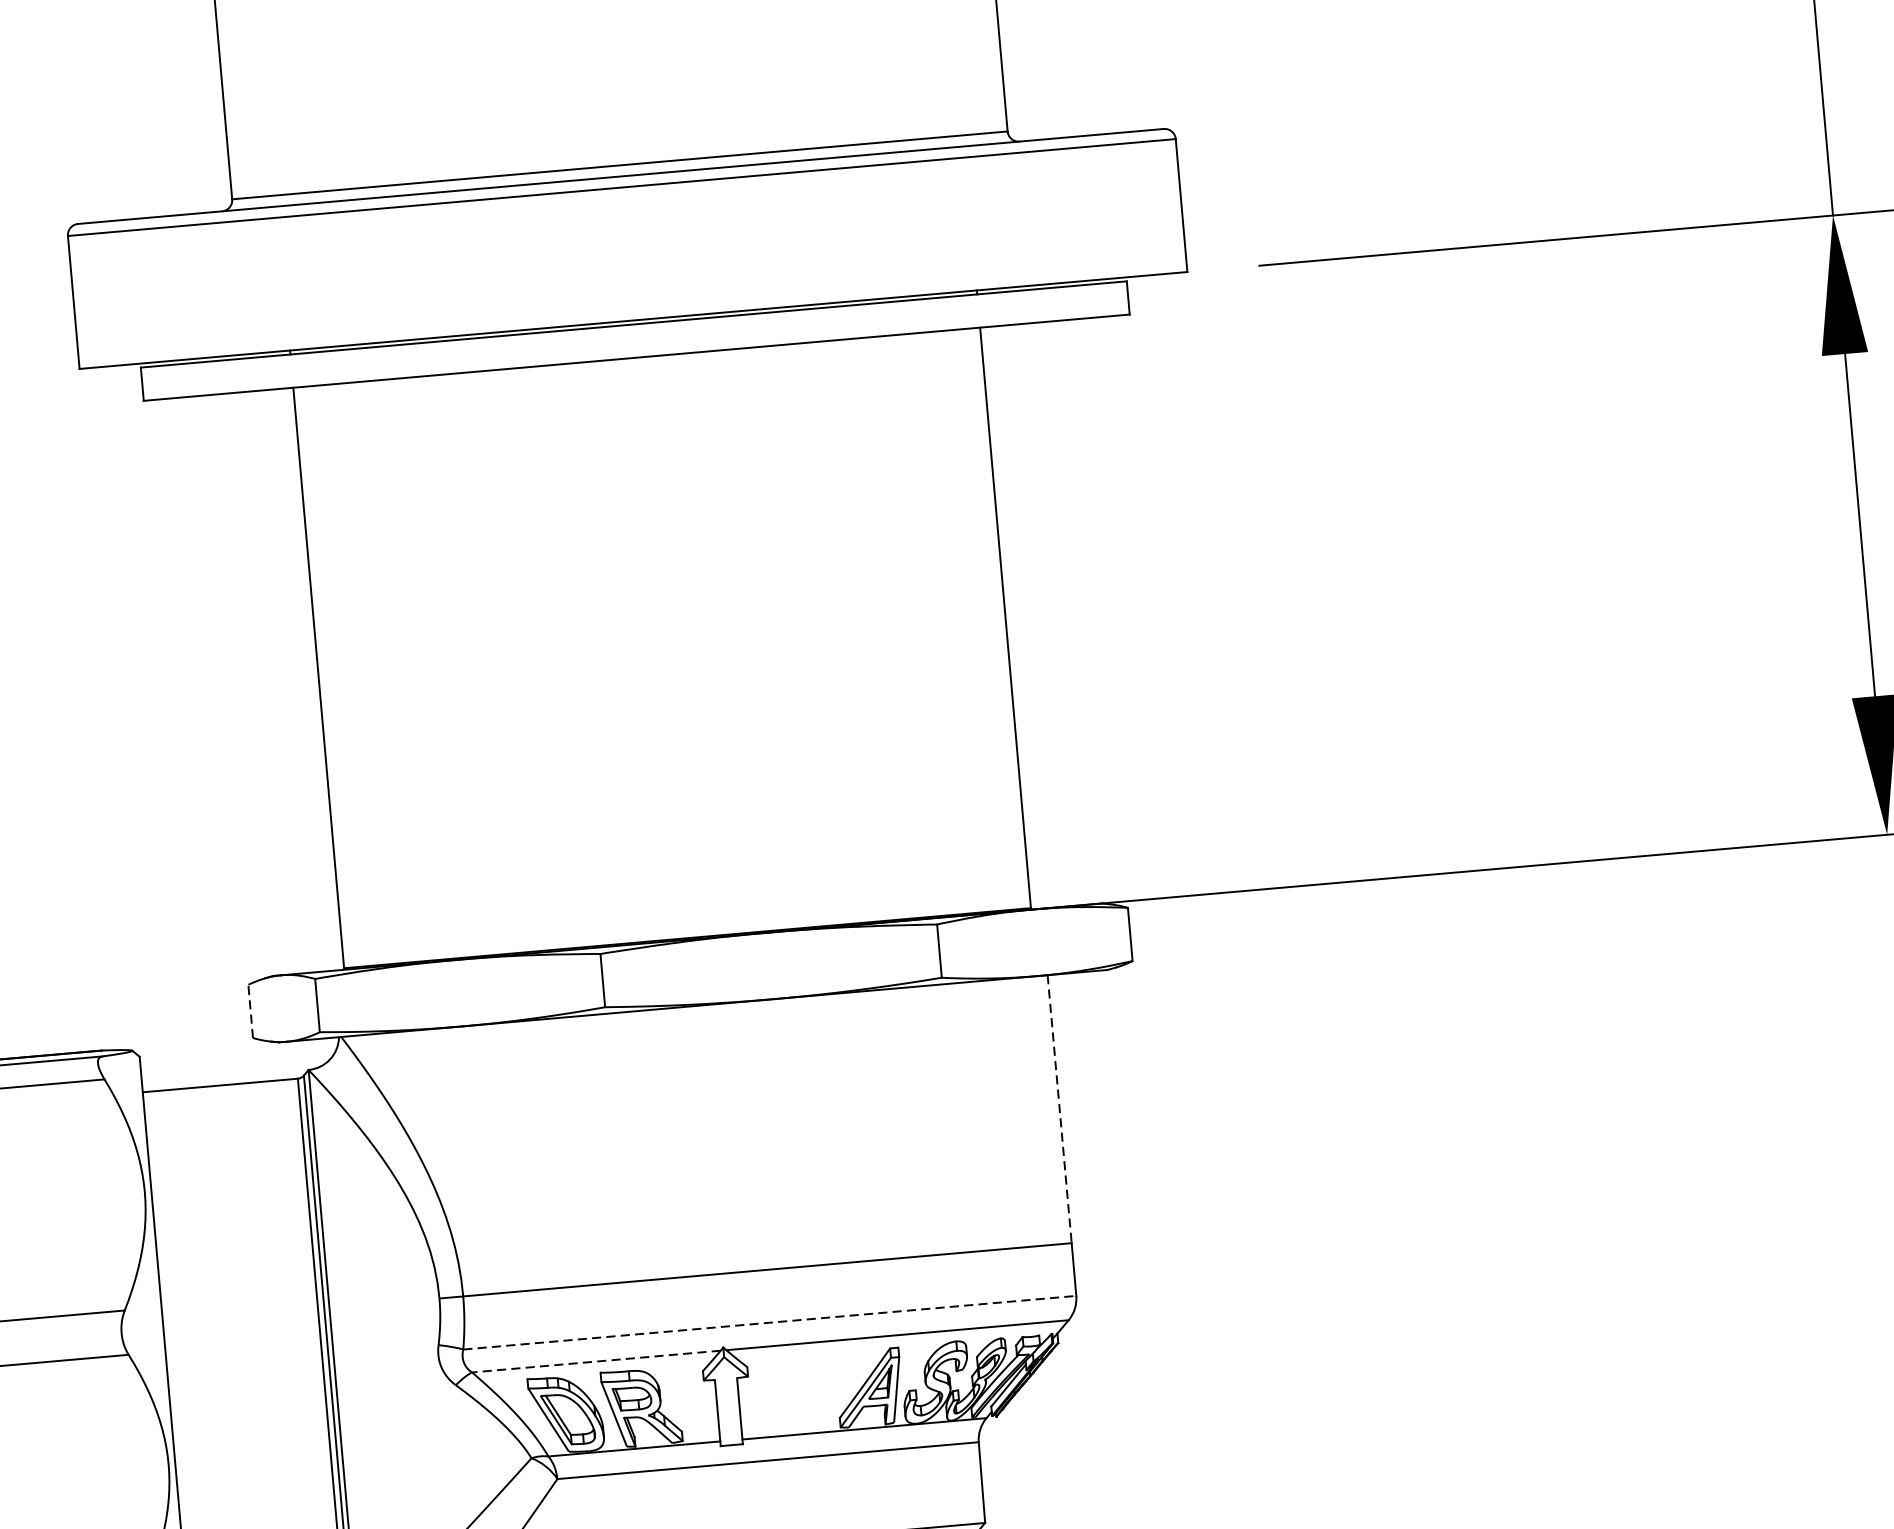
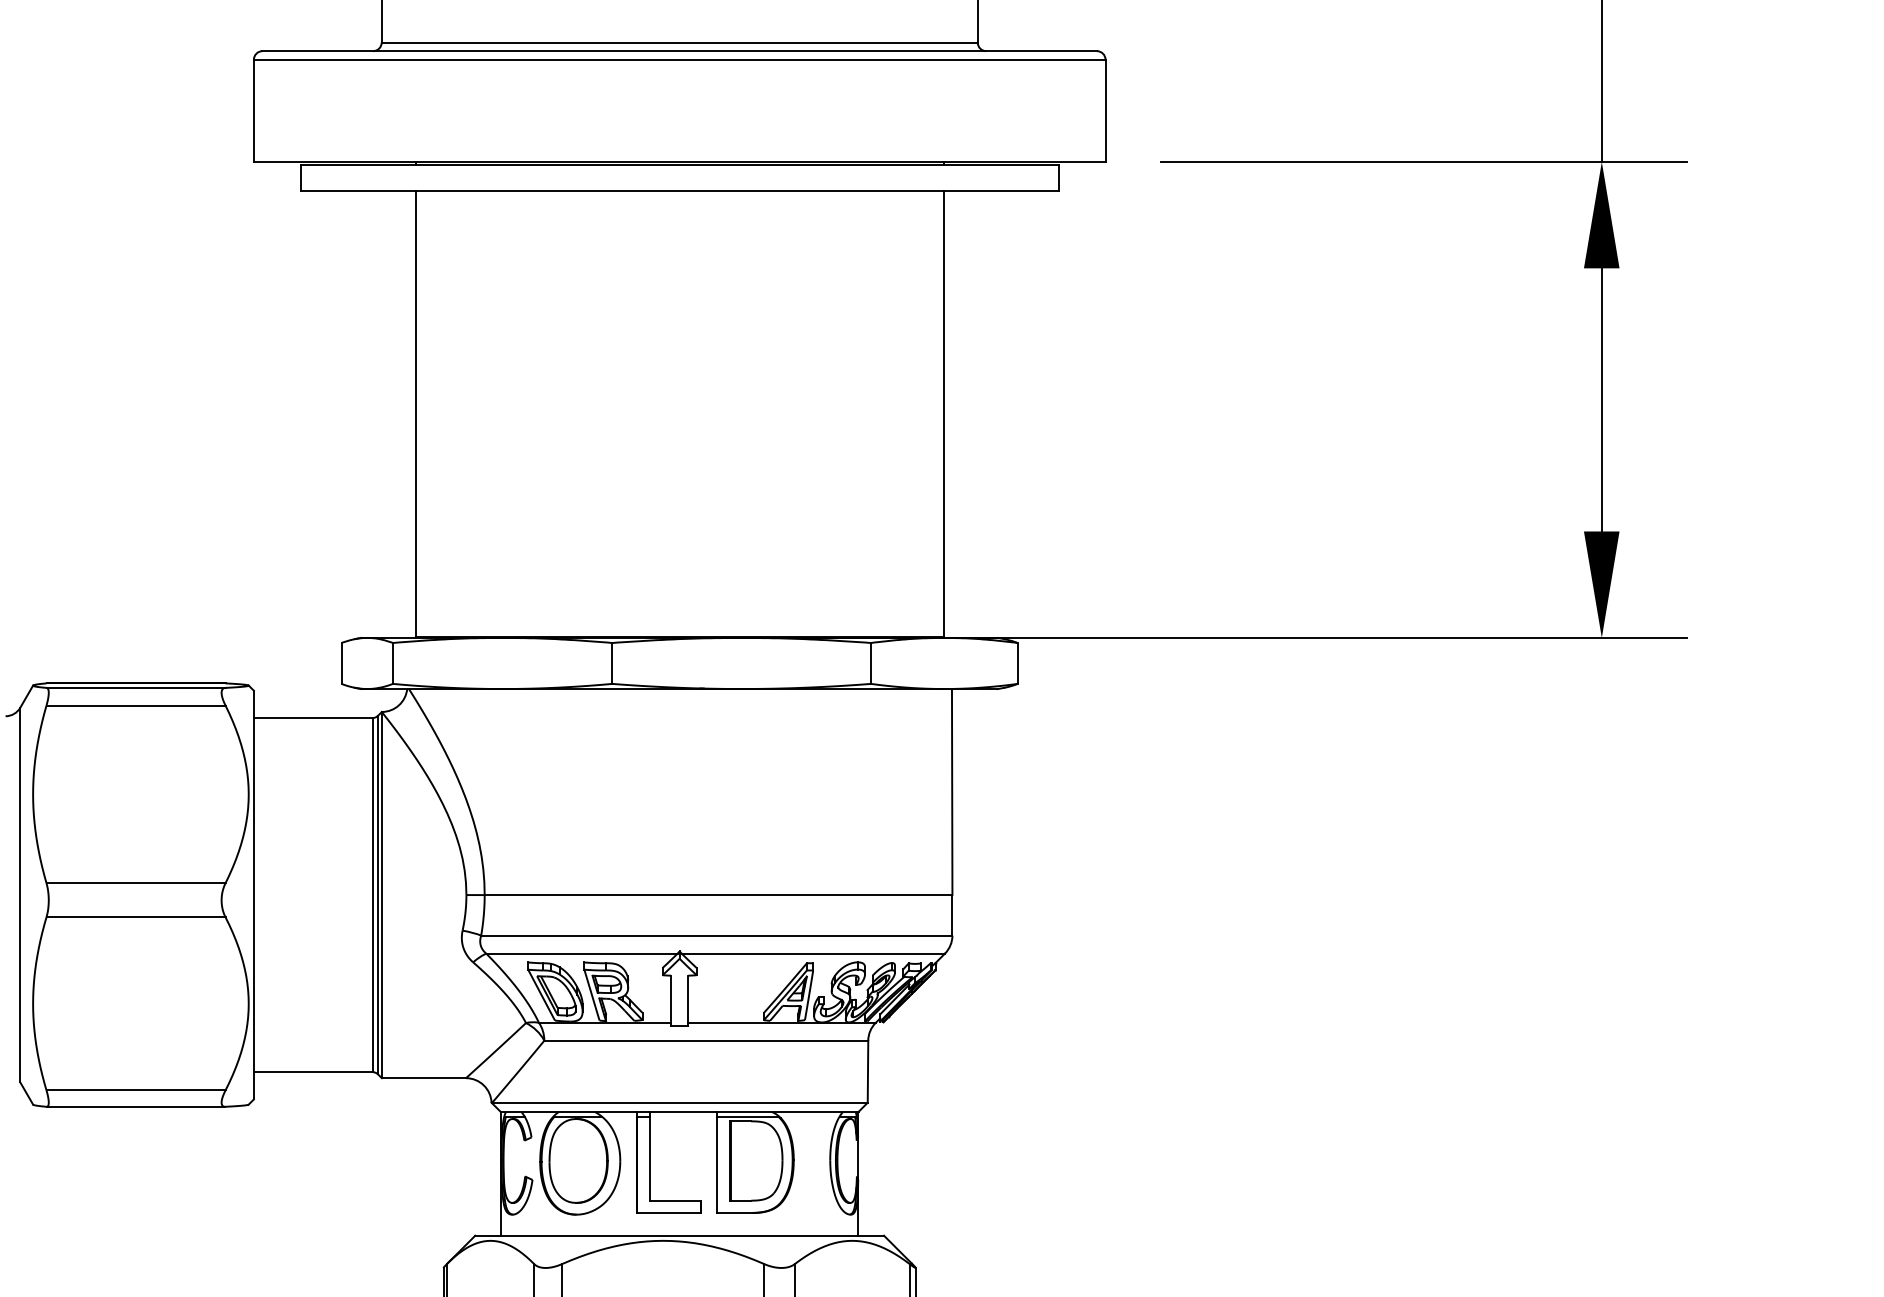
line: (250, 1010) -> (341, 662), dashed -> solid
line: (1060, 1109) -> (952, 792), dashed -> solid
line: (769, 1322) -> (716, 935), dashed -> solid
line: (595, 1361) -> (581, 953), dashed -> solid

